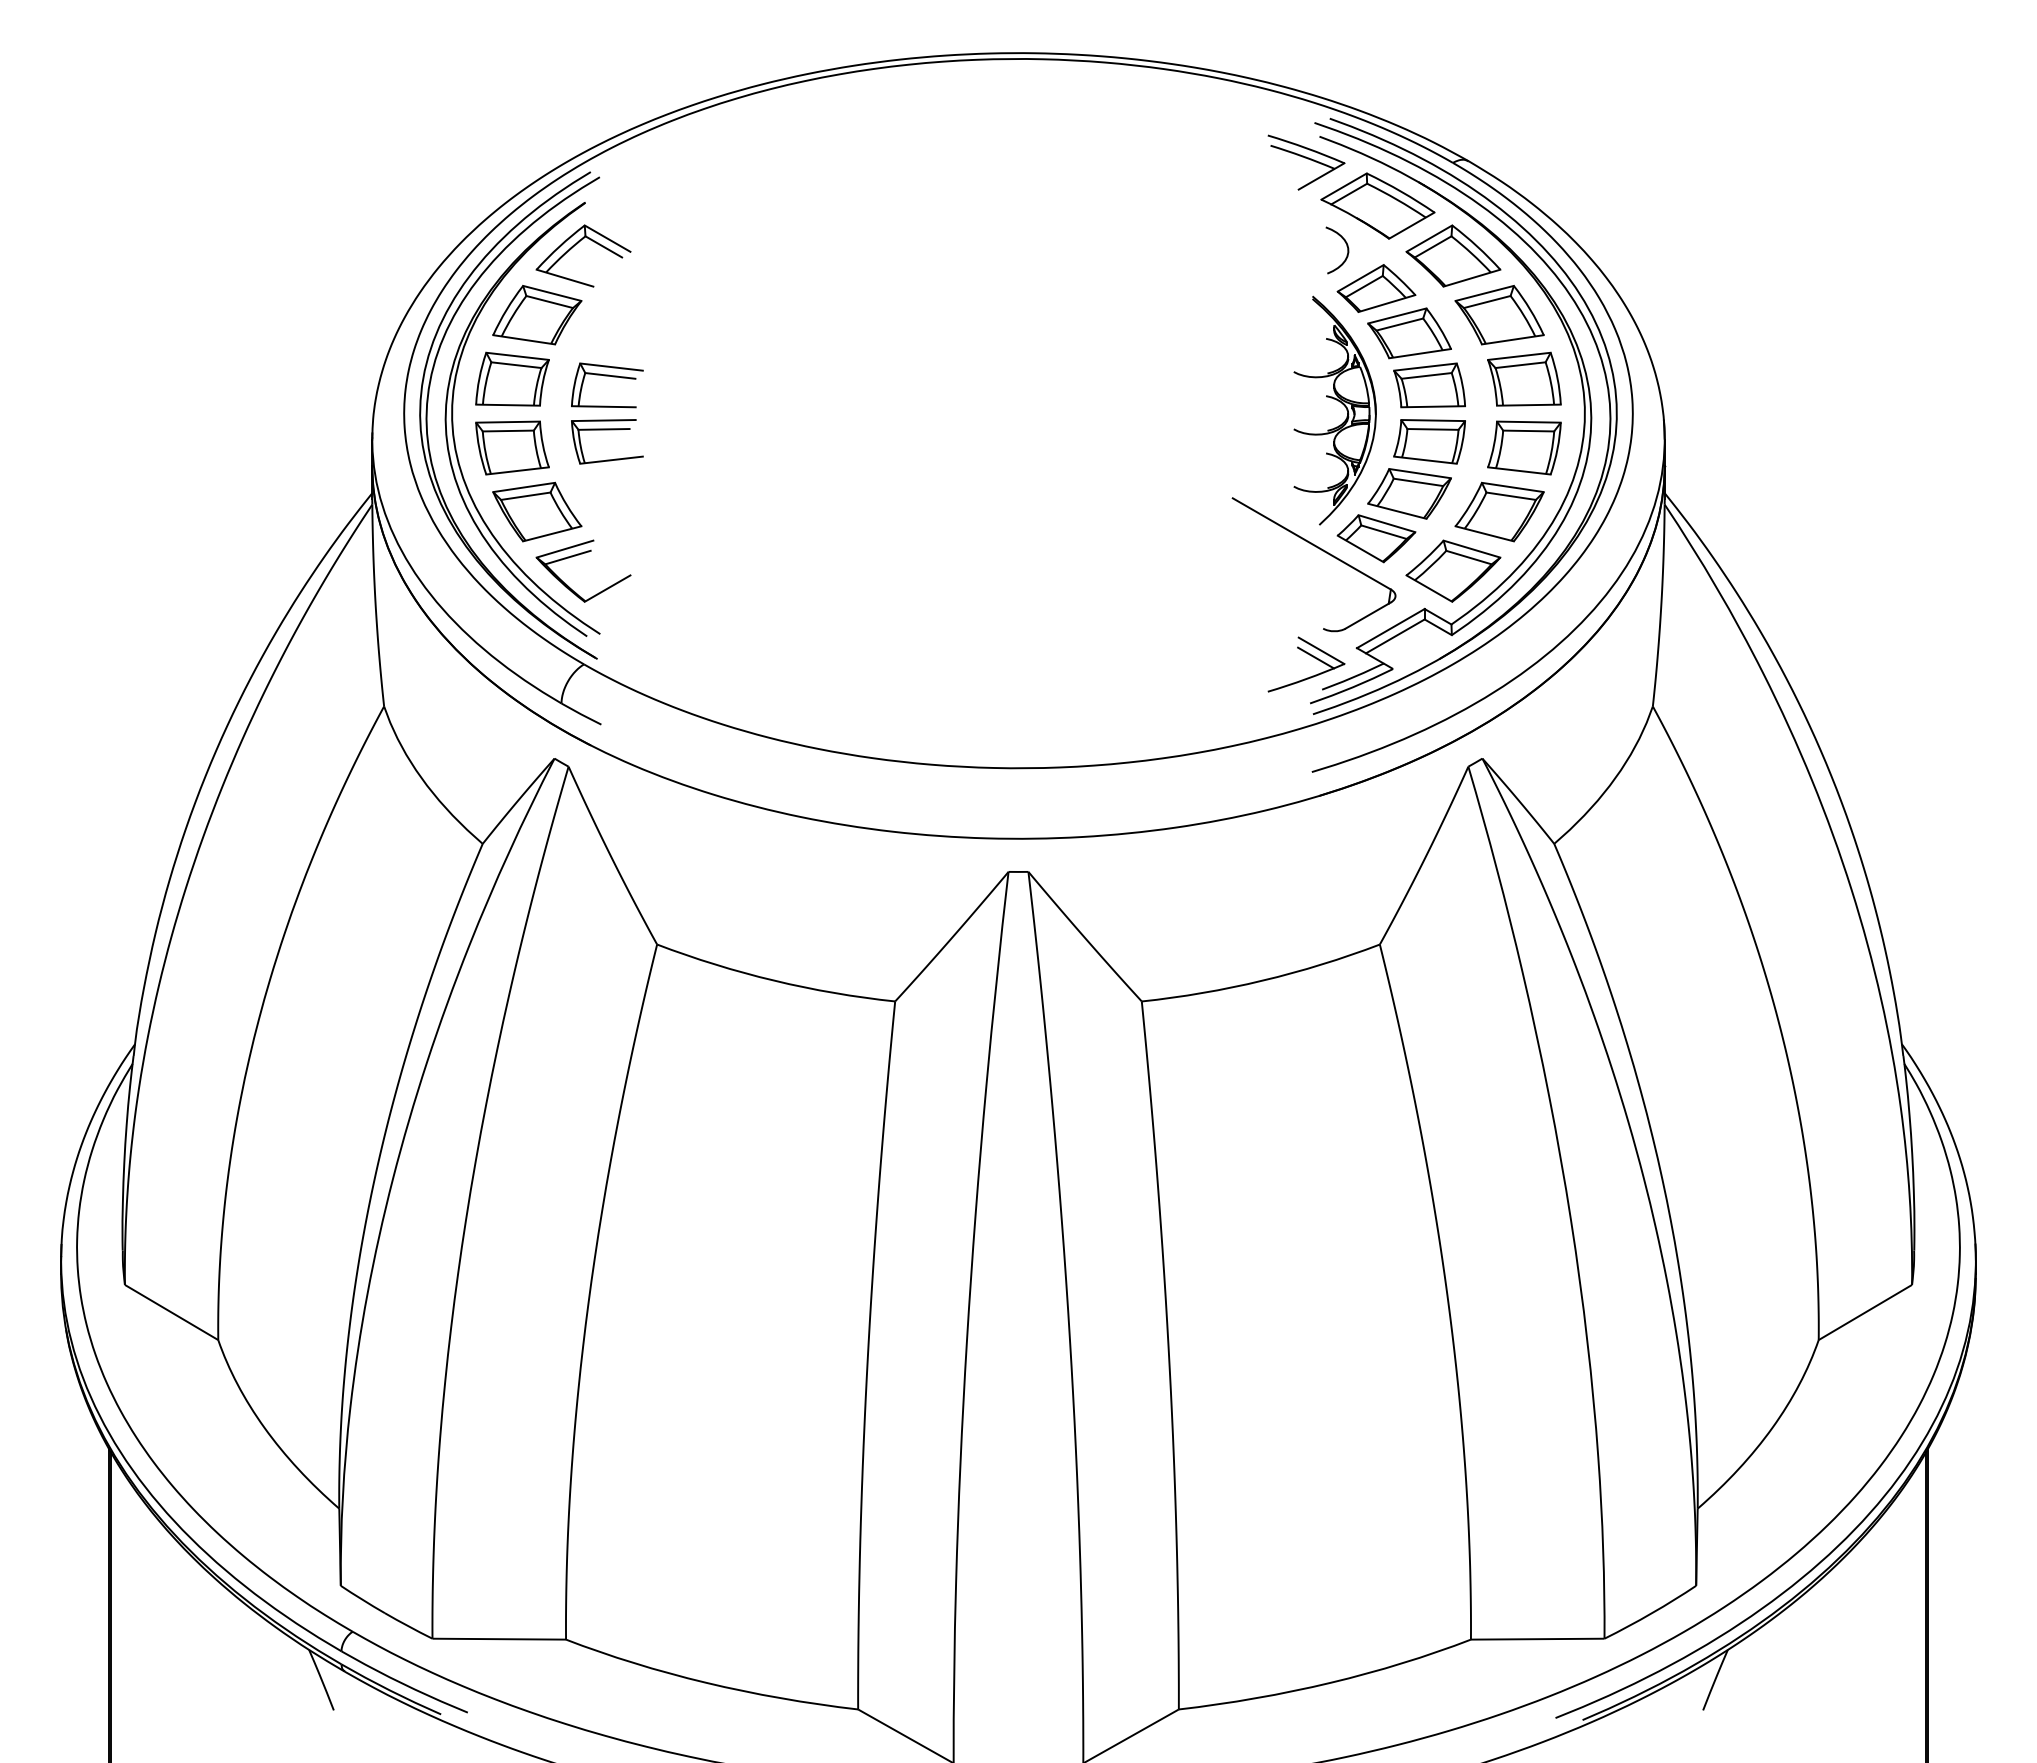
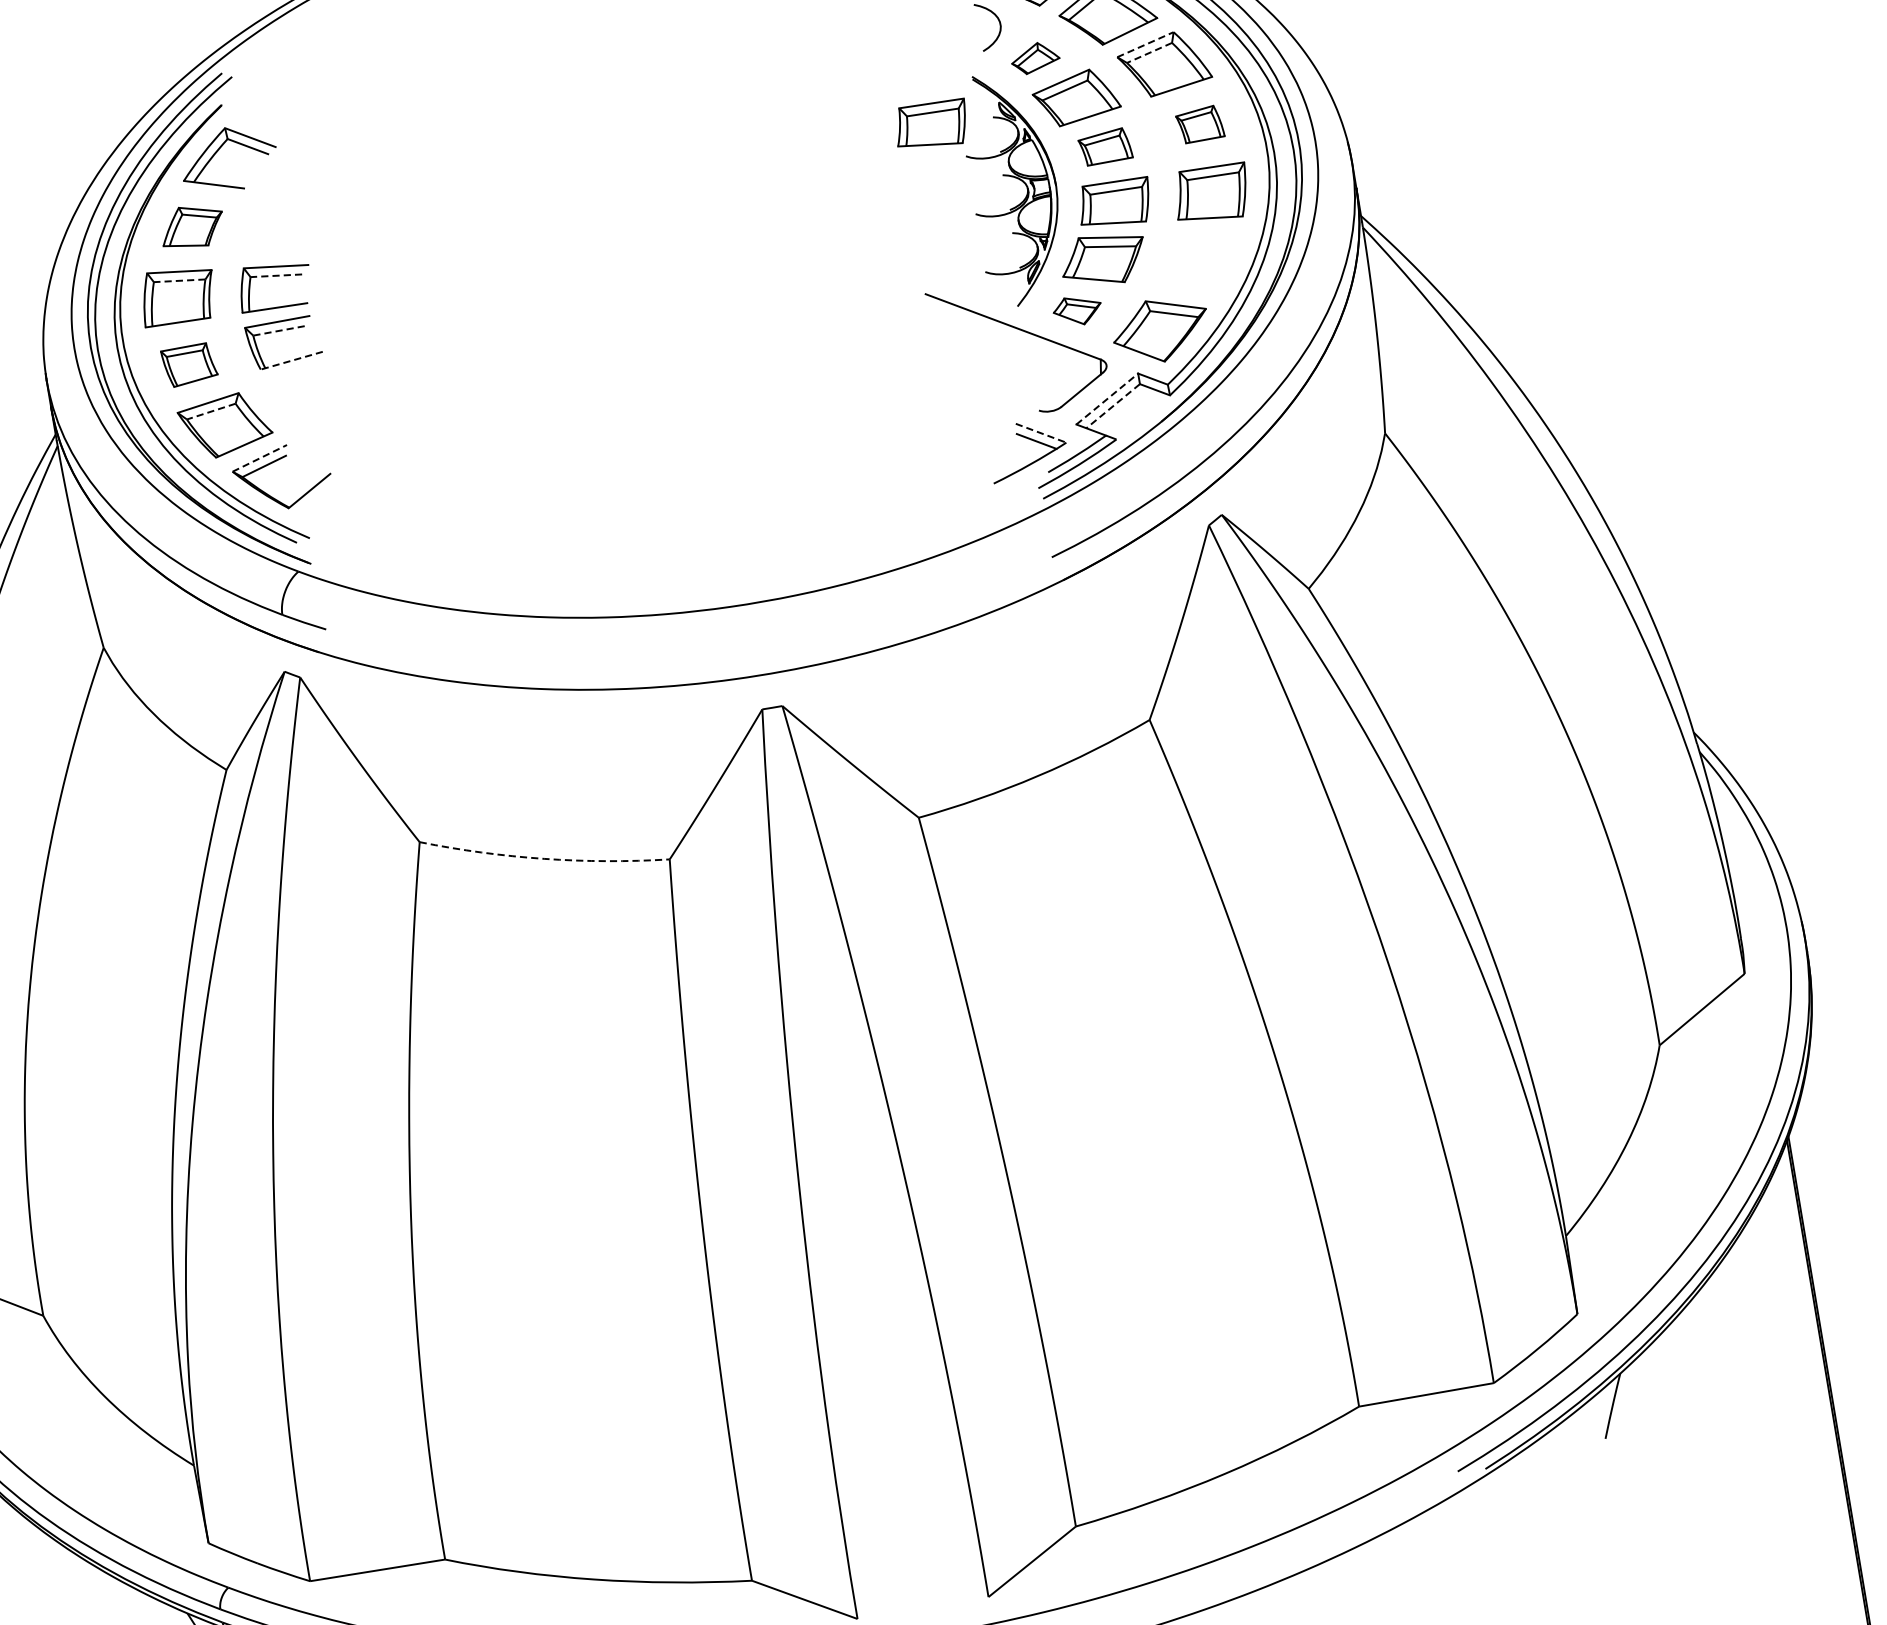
part: (1376, 288) -> (1035, 58), size x0.6
line: (1485, 293) -> (1146, 44), solid -> dashed
line: (1486, 302) -> (1148, 53), solid -> dashed
part: (537, 315) -> (192, 227), size x0.7
part: (1265, 336) -> (931, 125), added
line: (515, 365) -> (178, 281), solid -> dashed
line: (609, 375) -> (275, 275), solid -> dashed
part: (1524, 378) -> (1200, 123), size x0.6
part: (1429, 385) -> (1105, 147), size x0.7
line: (604, 429) -> (279, 330), solid -> dashed
part: (512, 447) -> (189, 364), size x0.7
line: (611, 460) -> (291, 361), solid -> dashed
line: (525, 496) -> (211, 411), solid -> dashed
part: (1499, 511) -> (1197, 262), removed
part: (1376, 538) -> (1077, 310), size x0.6
line: (565, 549) -> (260, 458), solid -> dashed
line: (1391, 628) -> (1107, 398), solid -> dashed
line: (1395, 636) -> (1113, 406), solid -> dashed
line: (1322, 651) -> (1042, 433), solid -> dashed
arc: (774, 980) -> (544, 858), solid -> dashed

